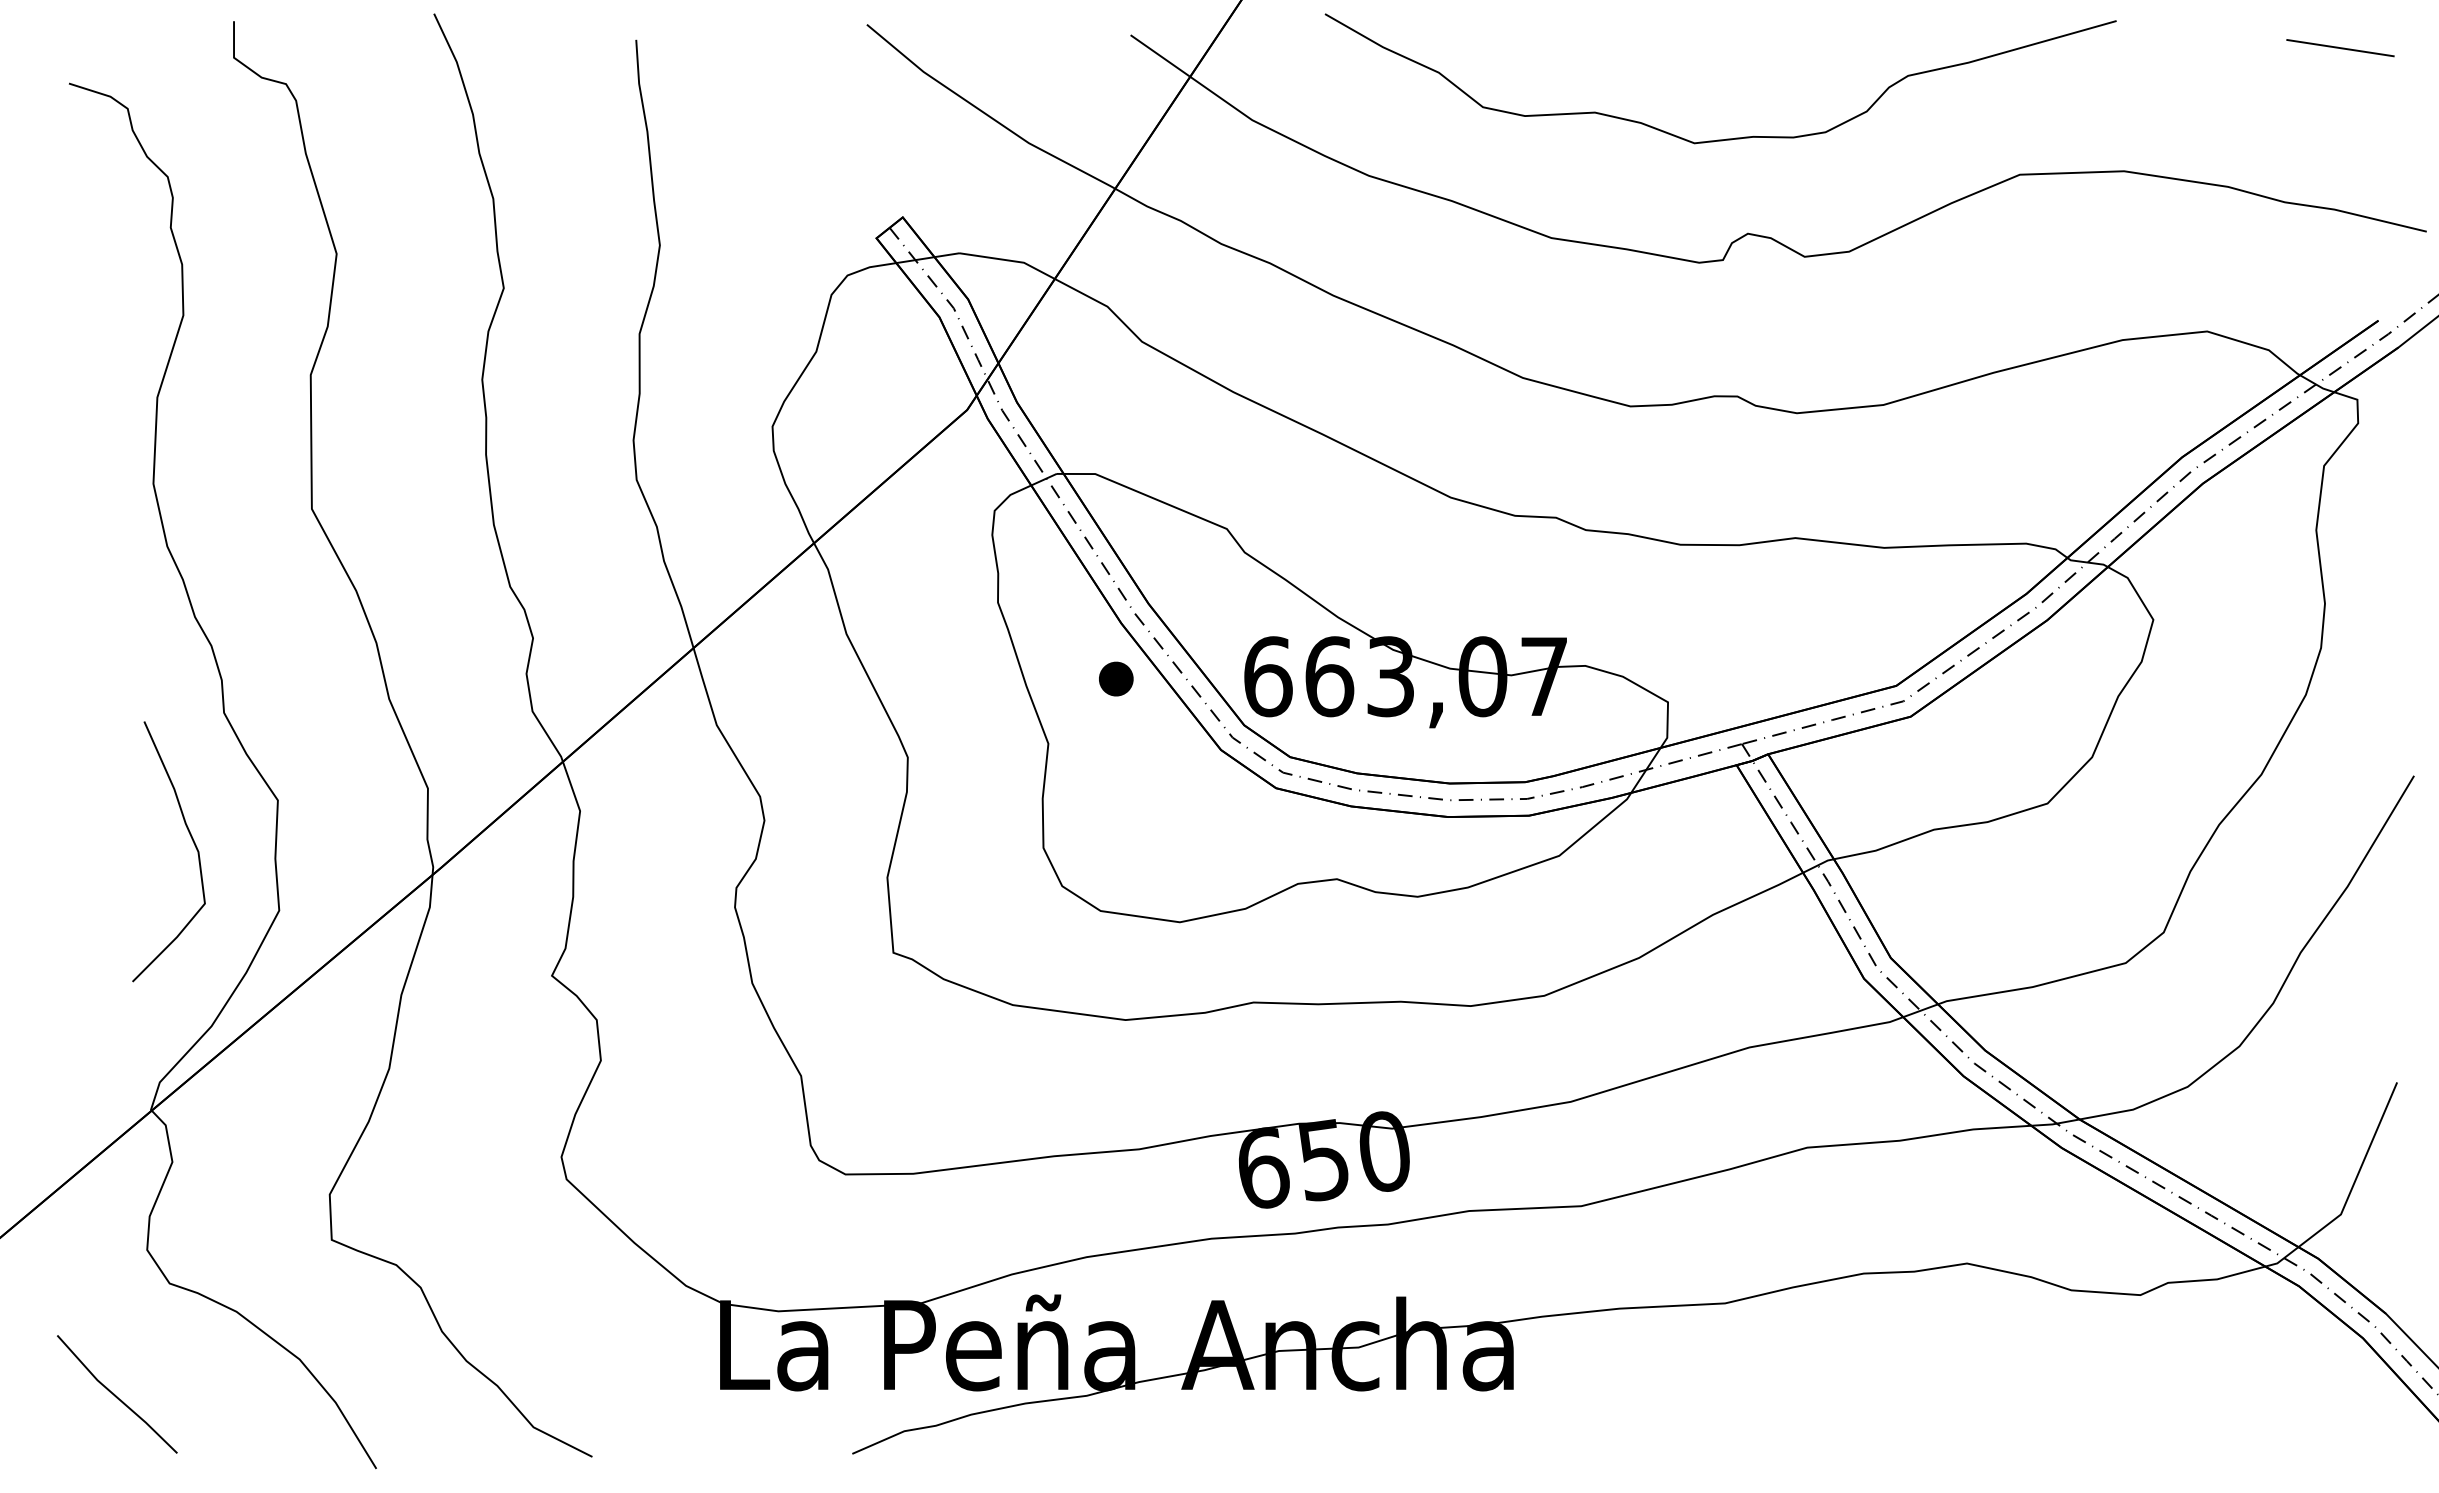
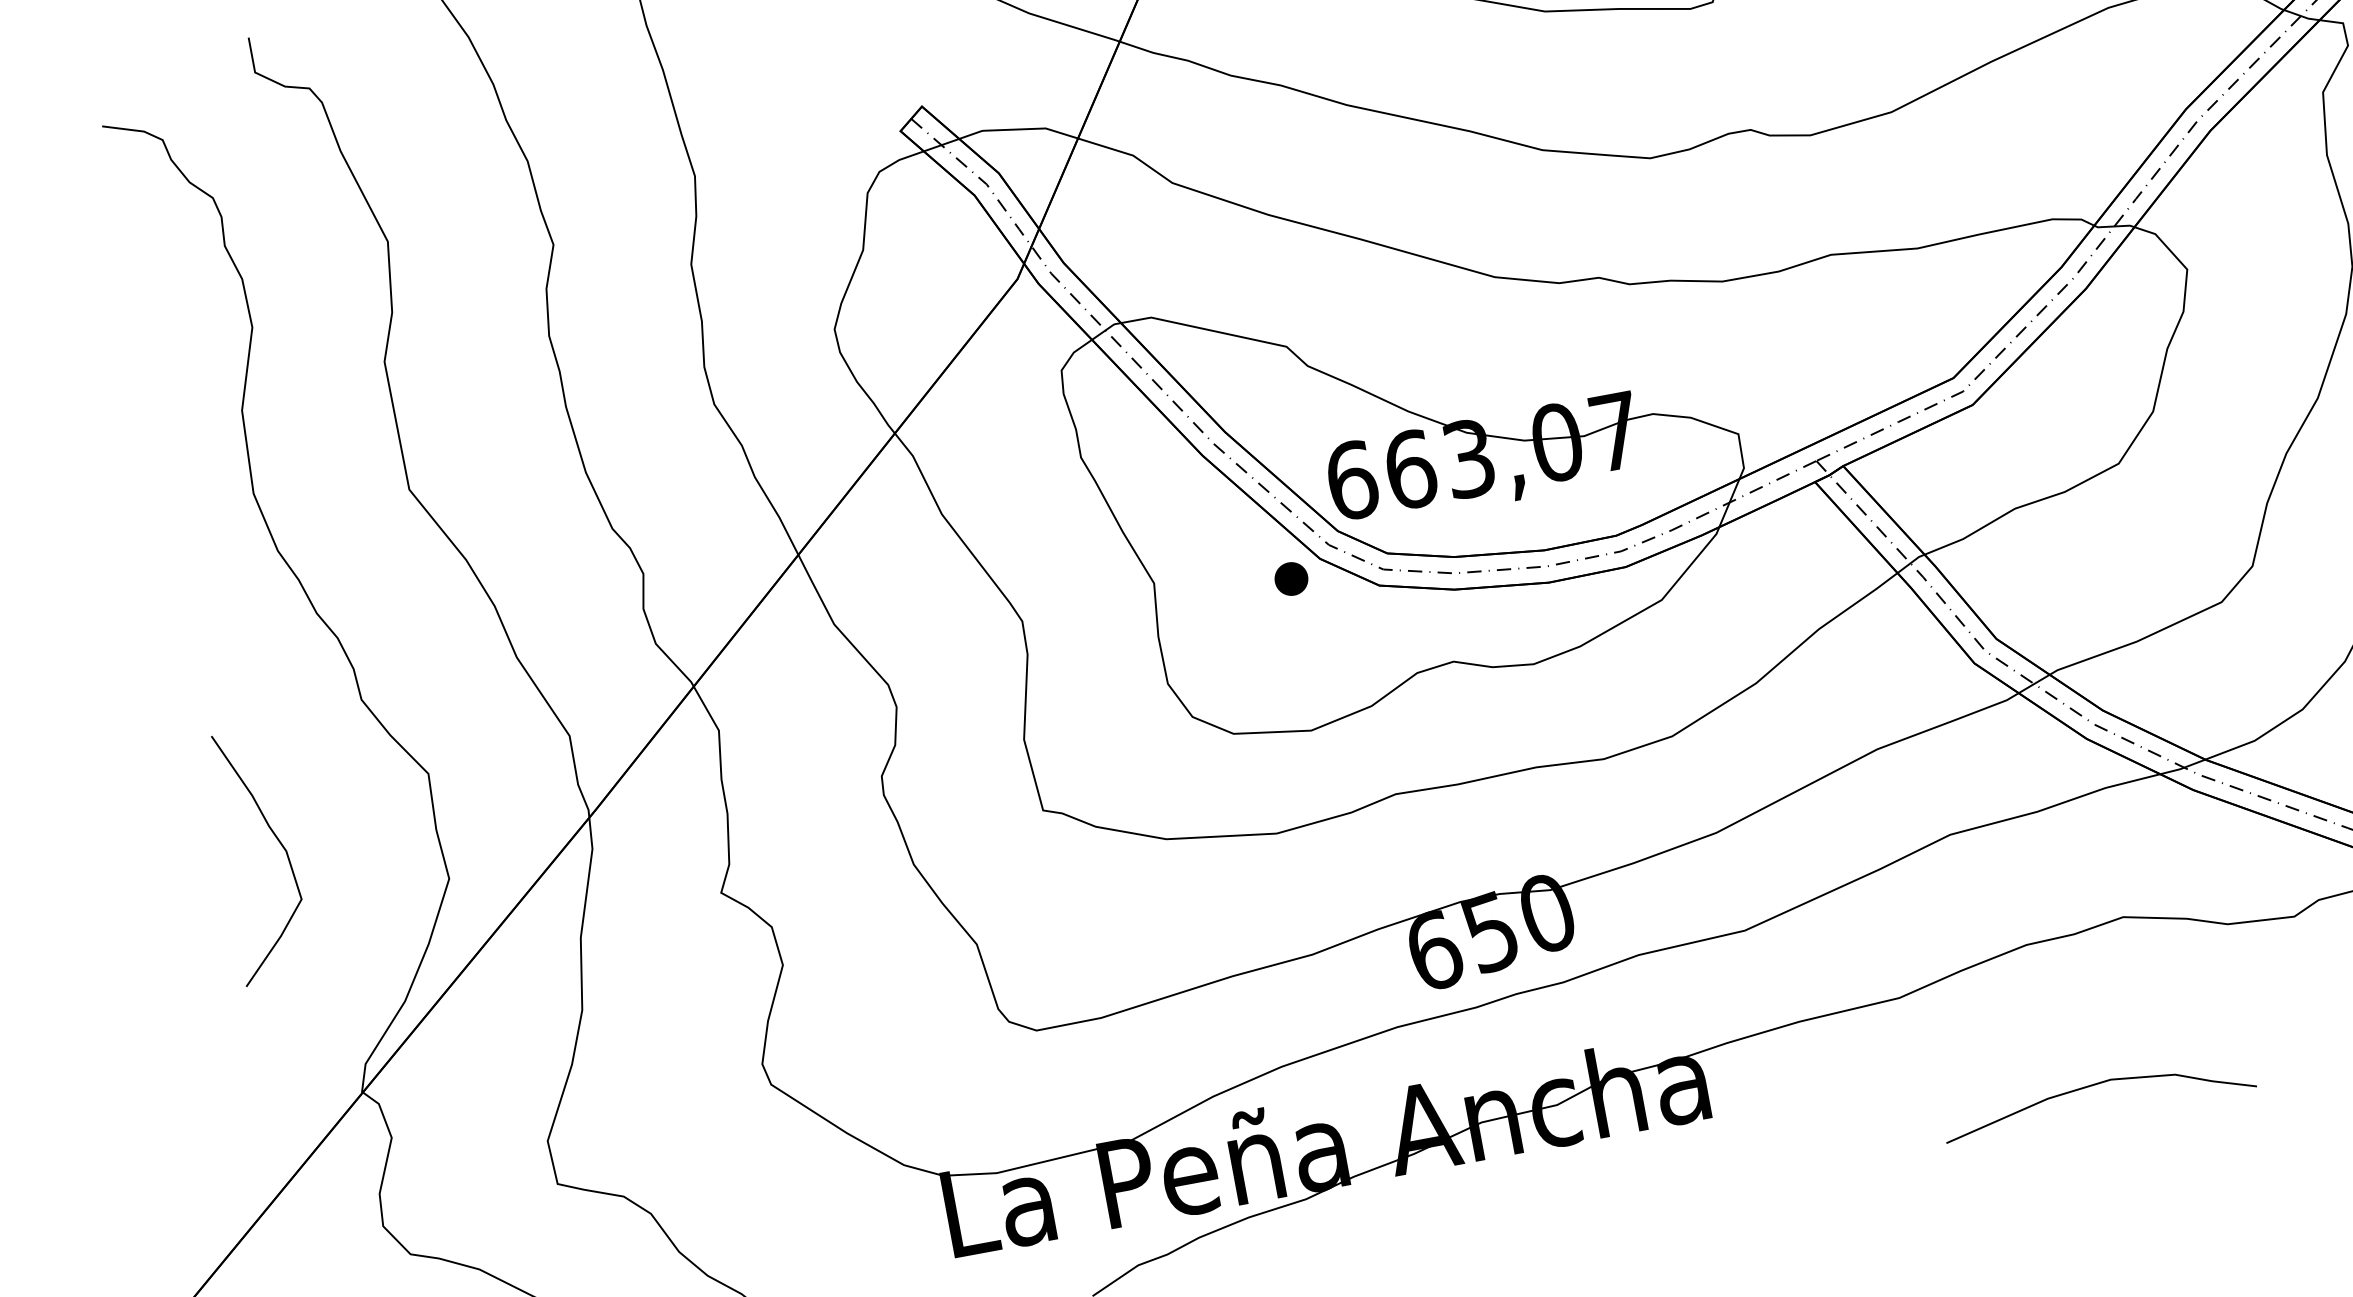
part: (1116, 678) -> (1291, 578), moved
curve: (191, 839) -> (277, 840), moved
curve: (1907, 1428) -> (2095, 1085), added

